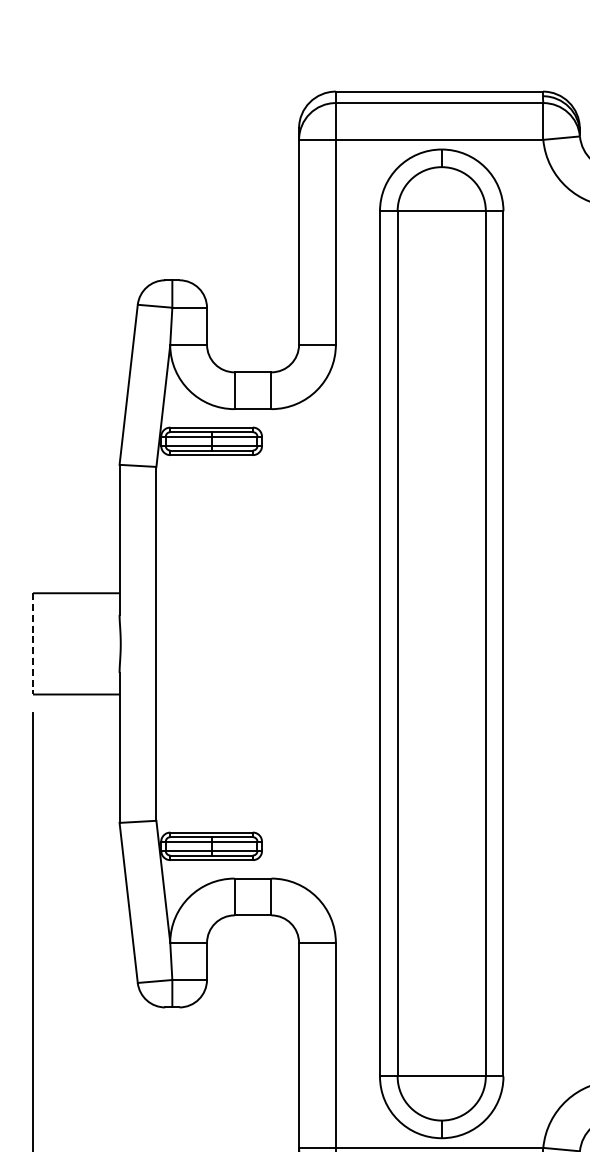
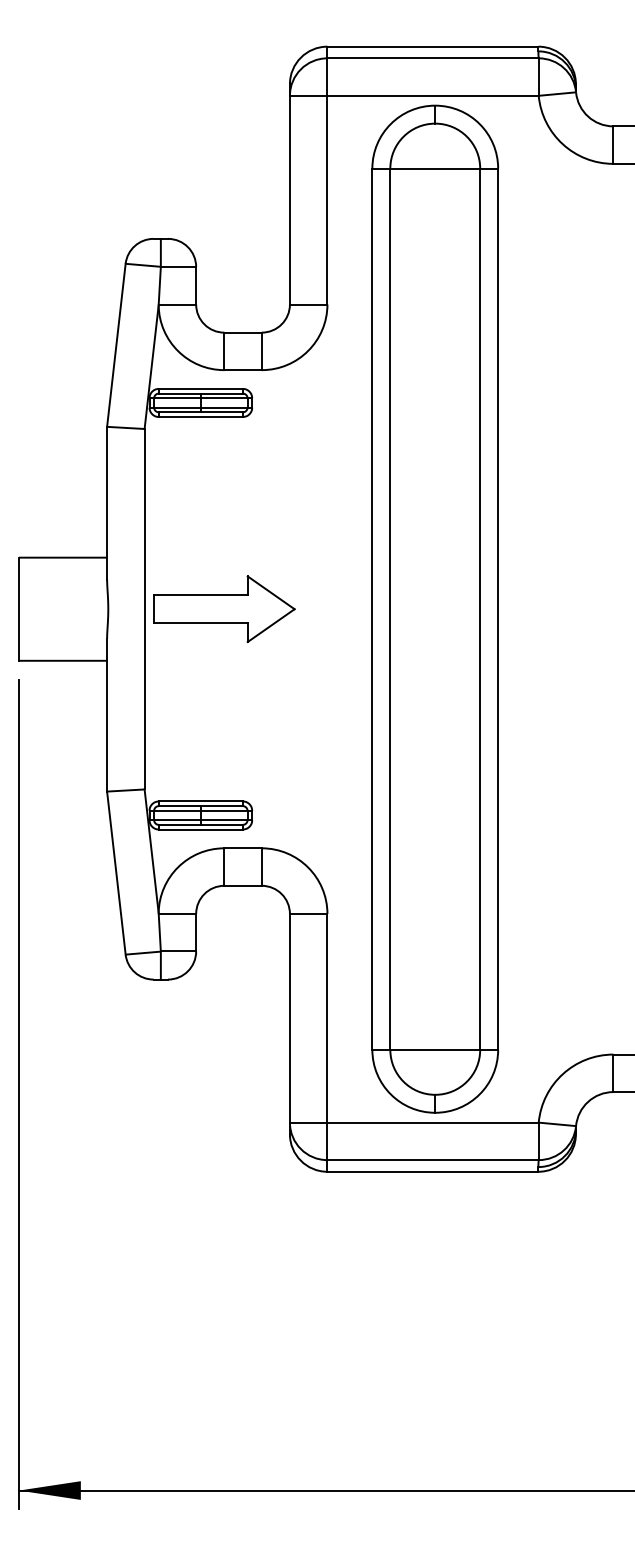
line: (32, 644) -> (18, 609), dashed -> solid
part: (234, 644) -> (224, 609), added

